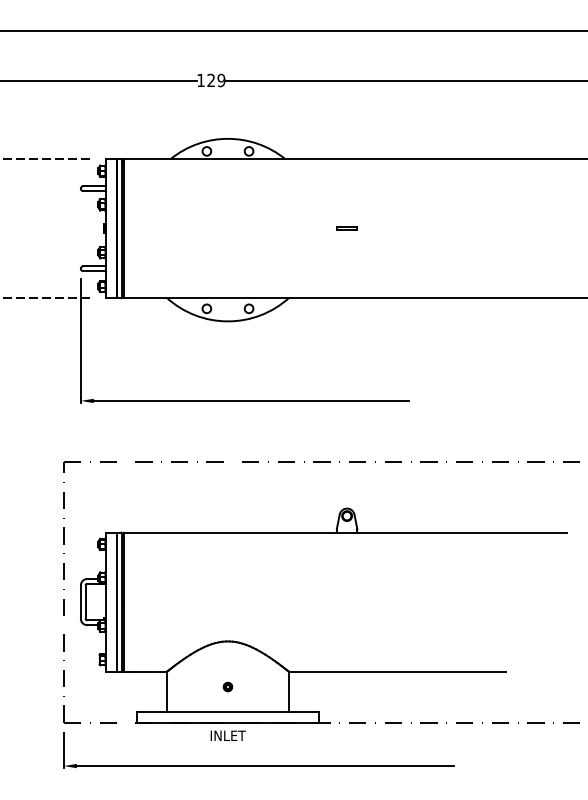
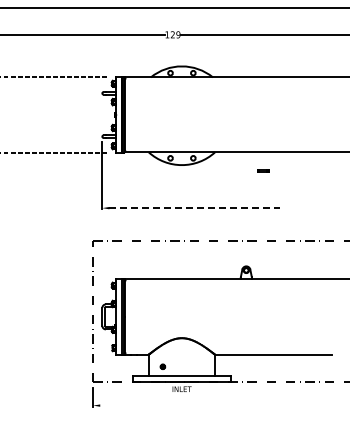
part: (347, 227) -> (263, 170), moved
line: (253, 401) -> (195, 208), solid -> dashed
part: (227, 686) -> (162, 366), moved
line: (266, 765) -> (202, 405), removed

